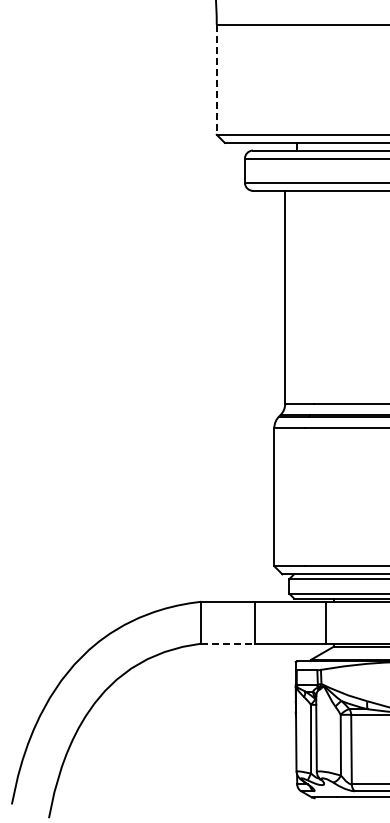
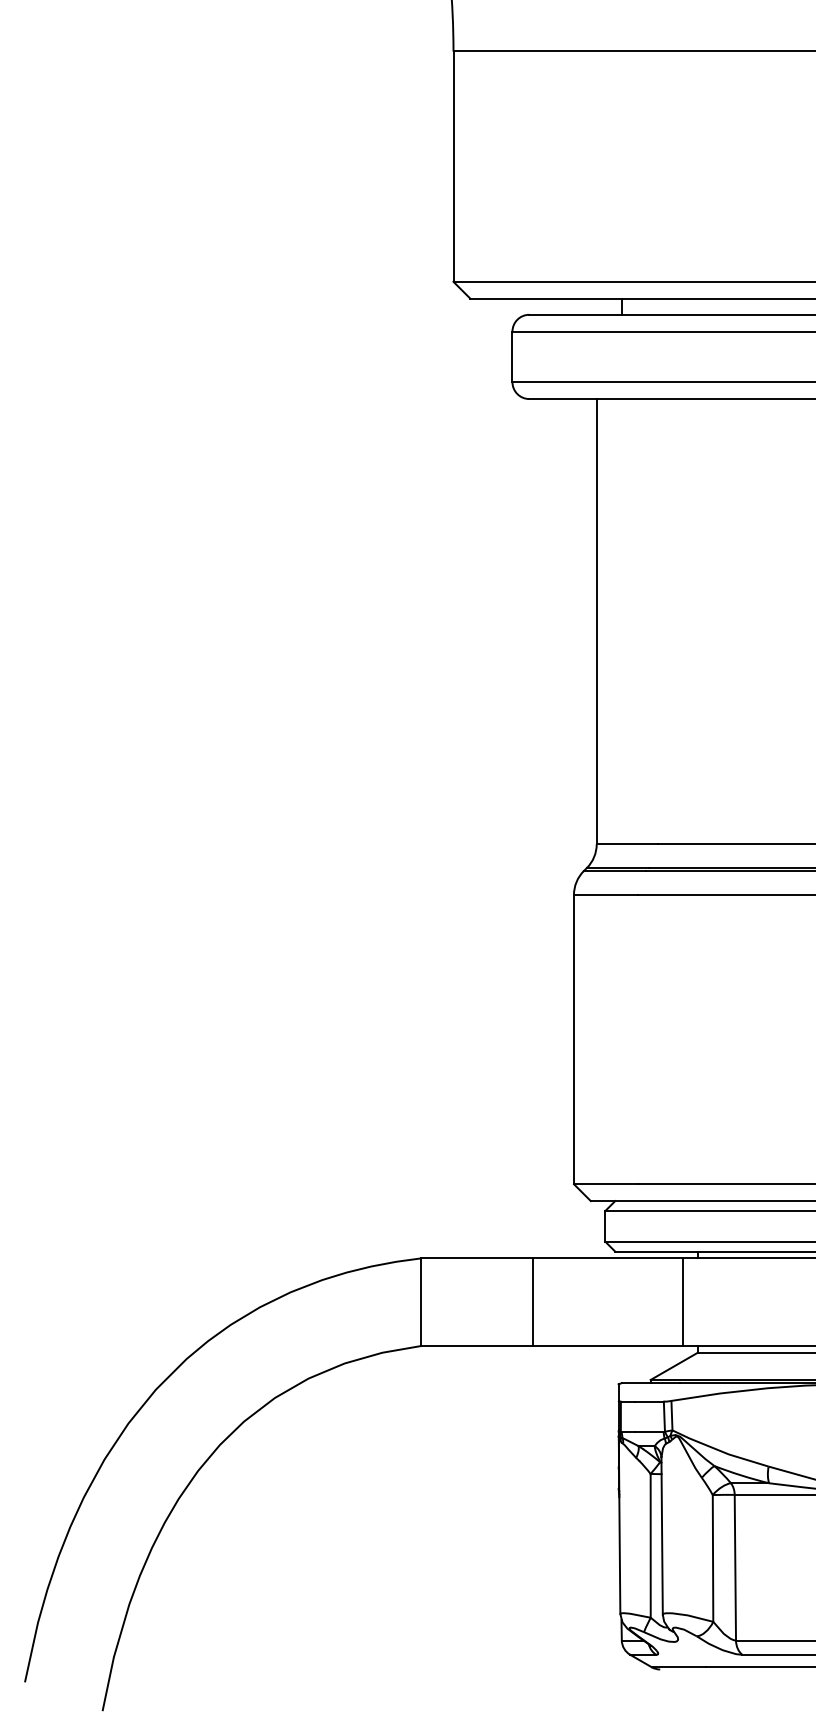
line: (216, 80) -> (452, 168), dashed -> solid
line: (228, 643) -> (478, 1345), dashed -> solid

